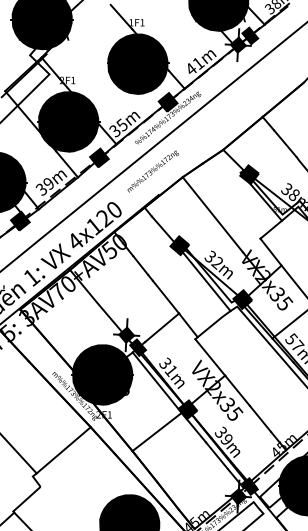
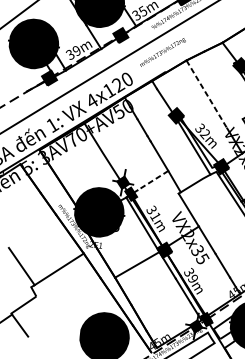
line: (213, 215) -> (207, 95), solid -> dashed
line: (161, 328) -> (152, 181), solid -> dashed

